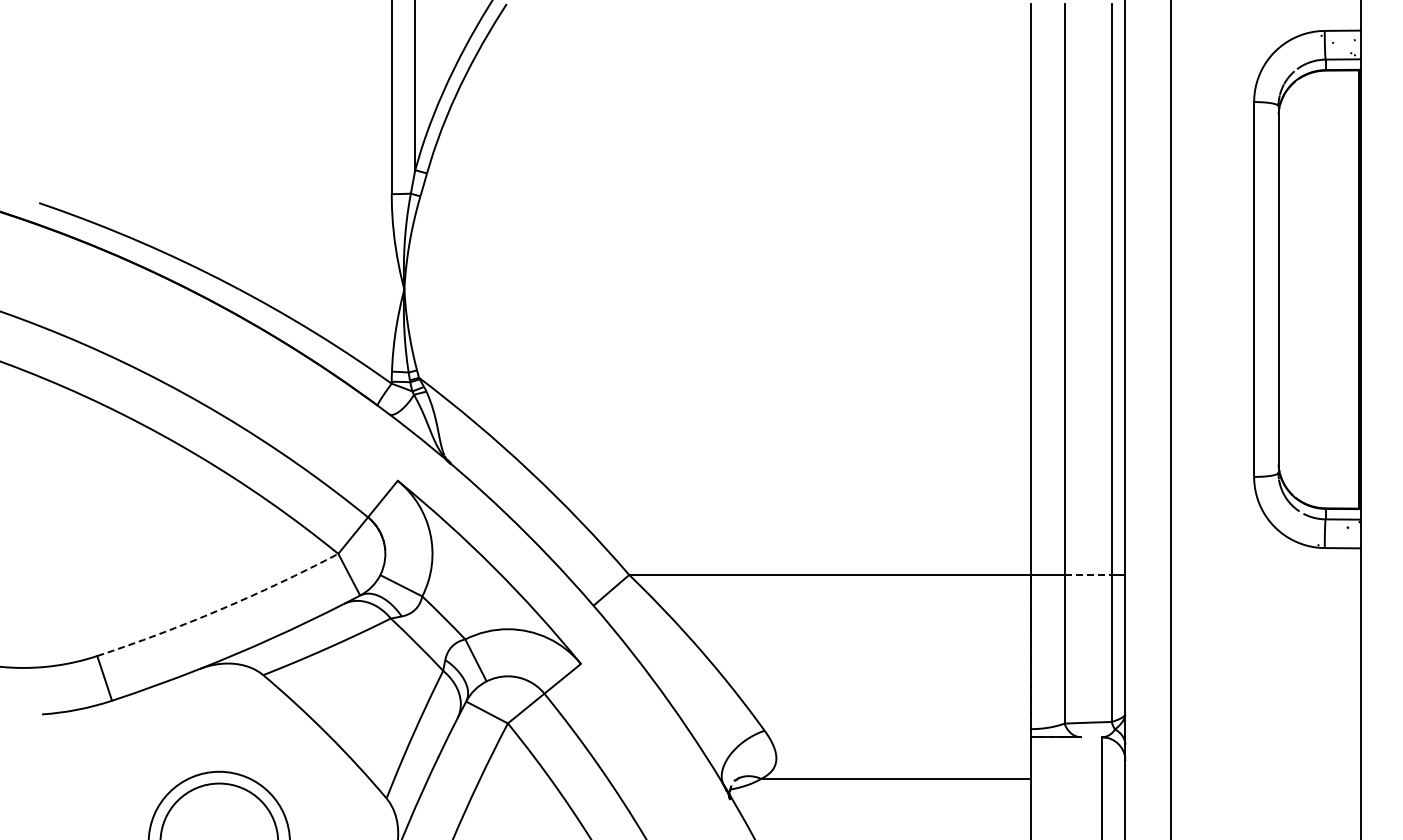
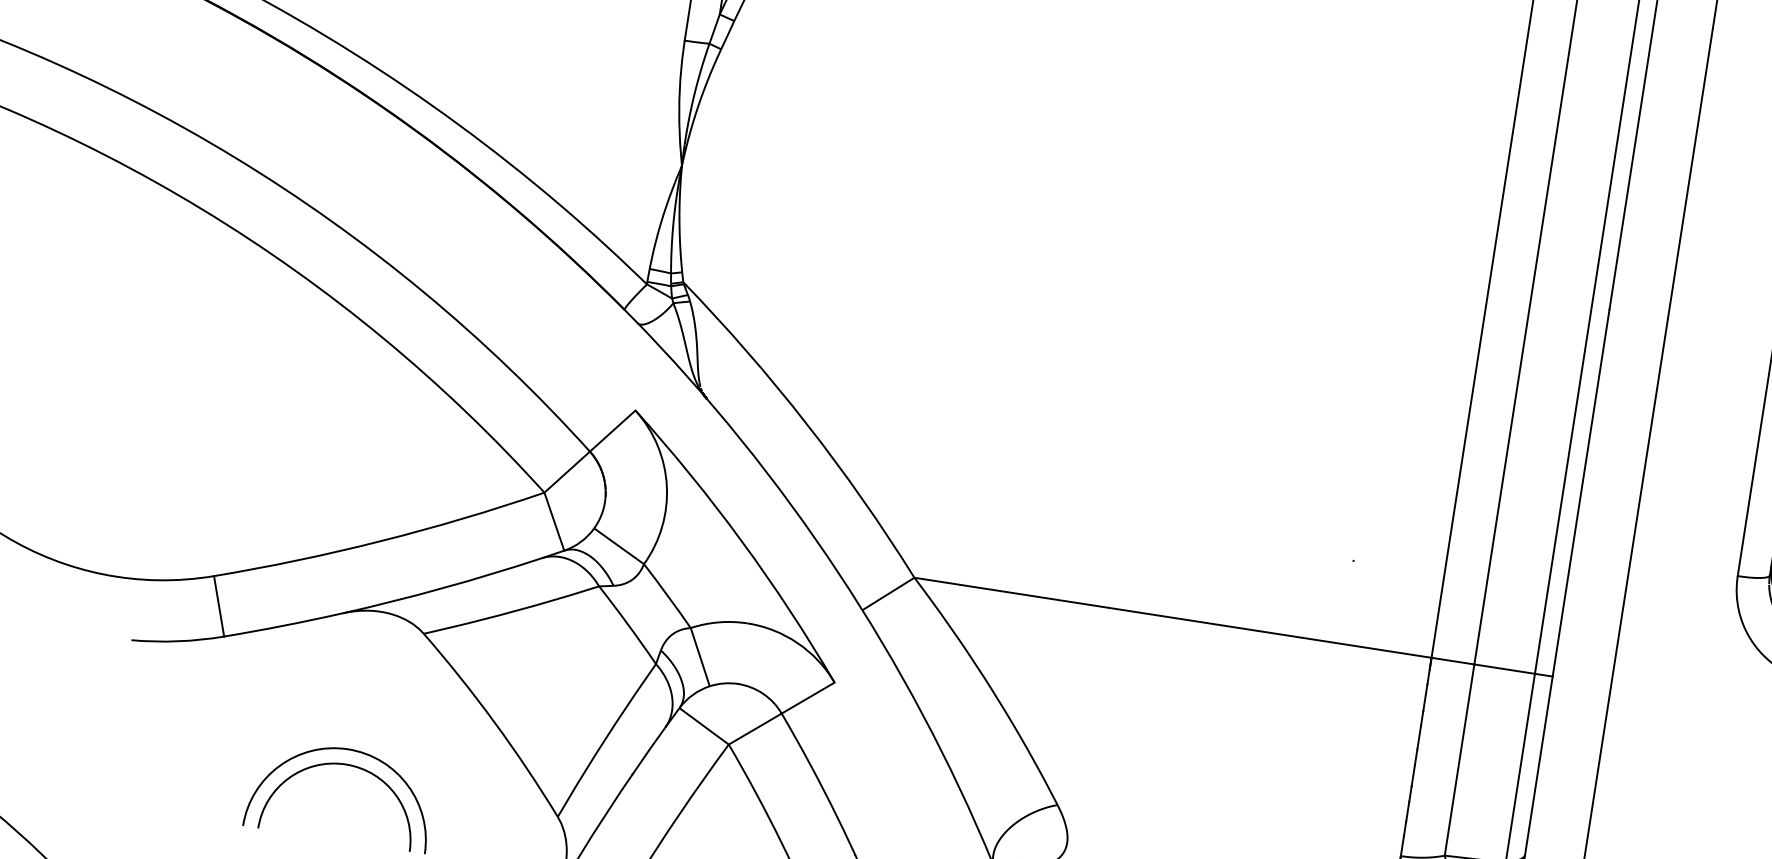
line: (1088, 574) -> (1505, 668), dashed -> solid
arc: (219, 609) -> (380, 540), dashed -> solid

